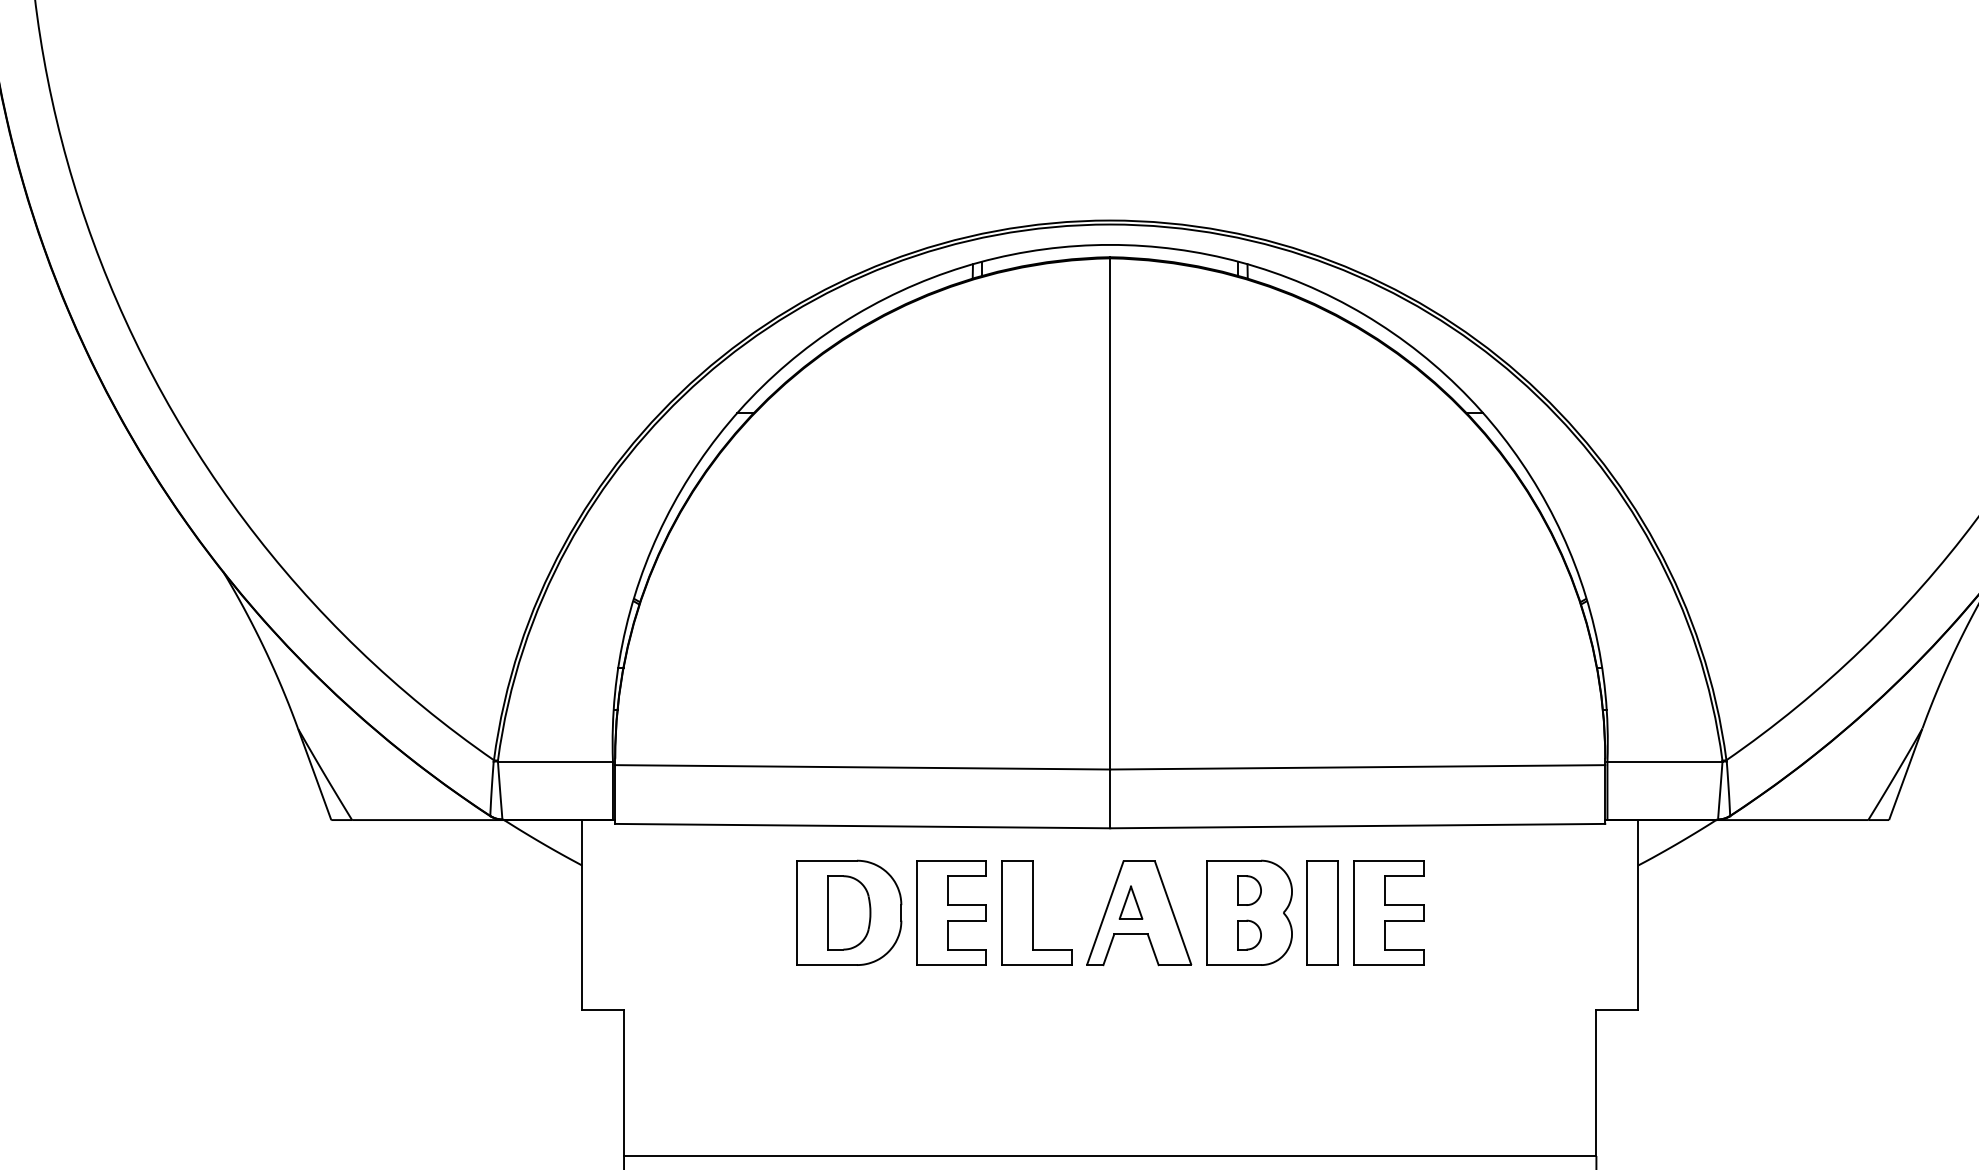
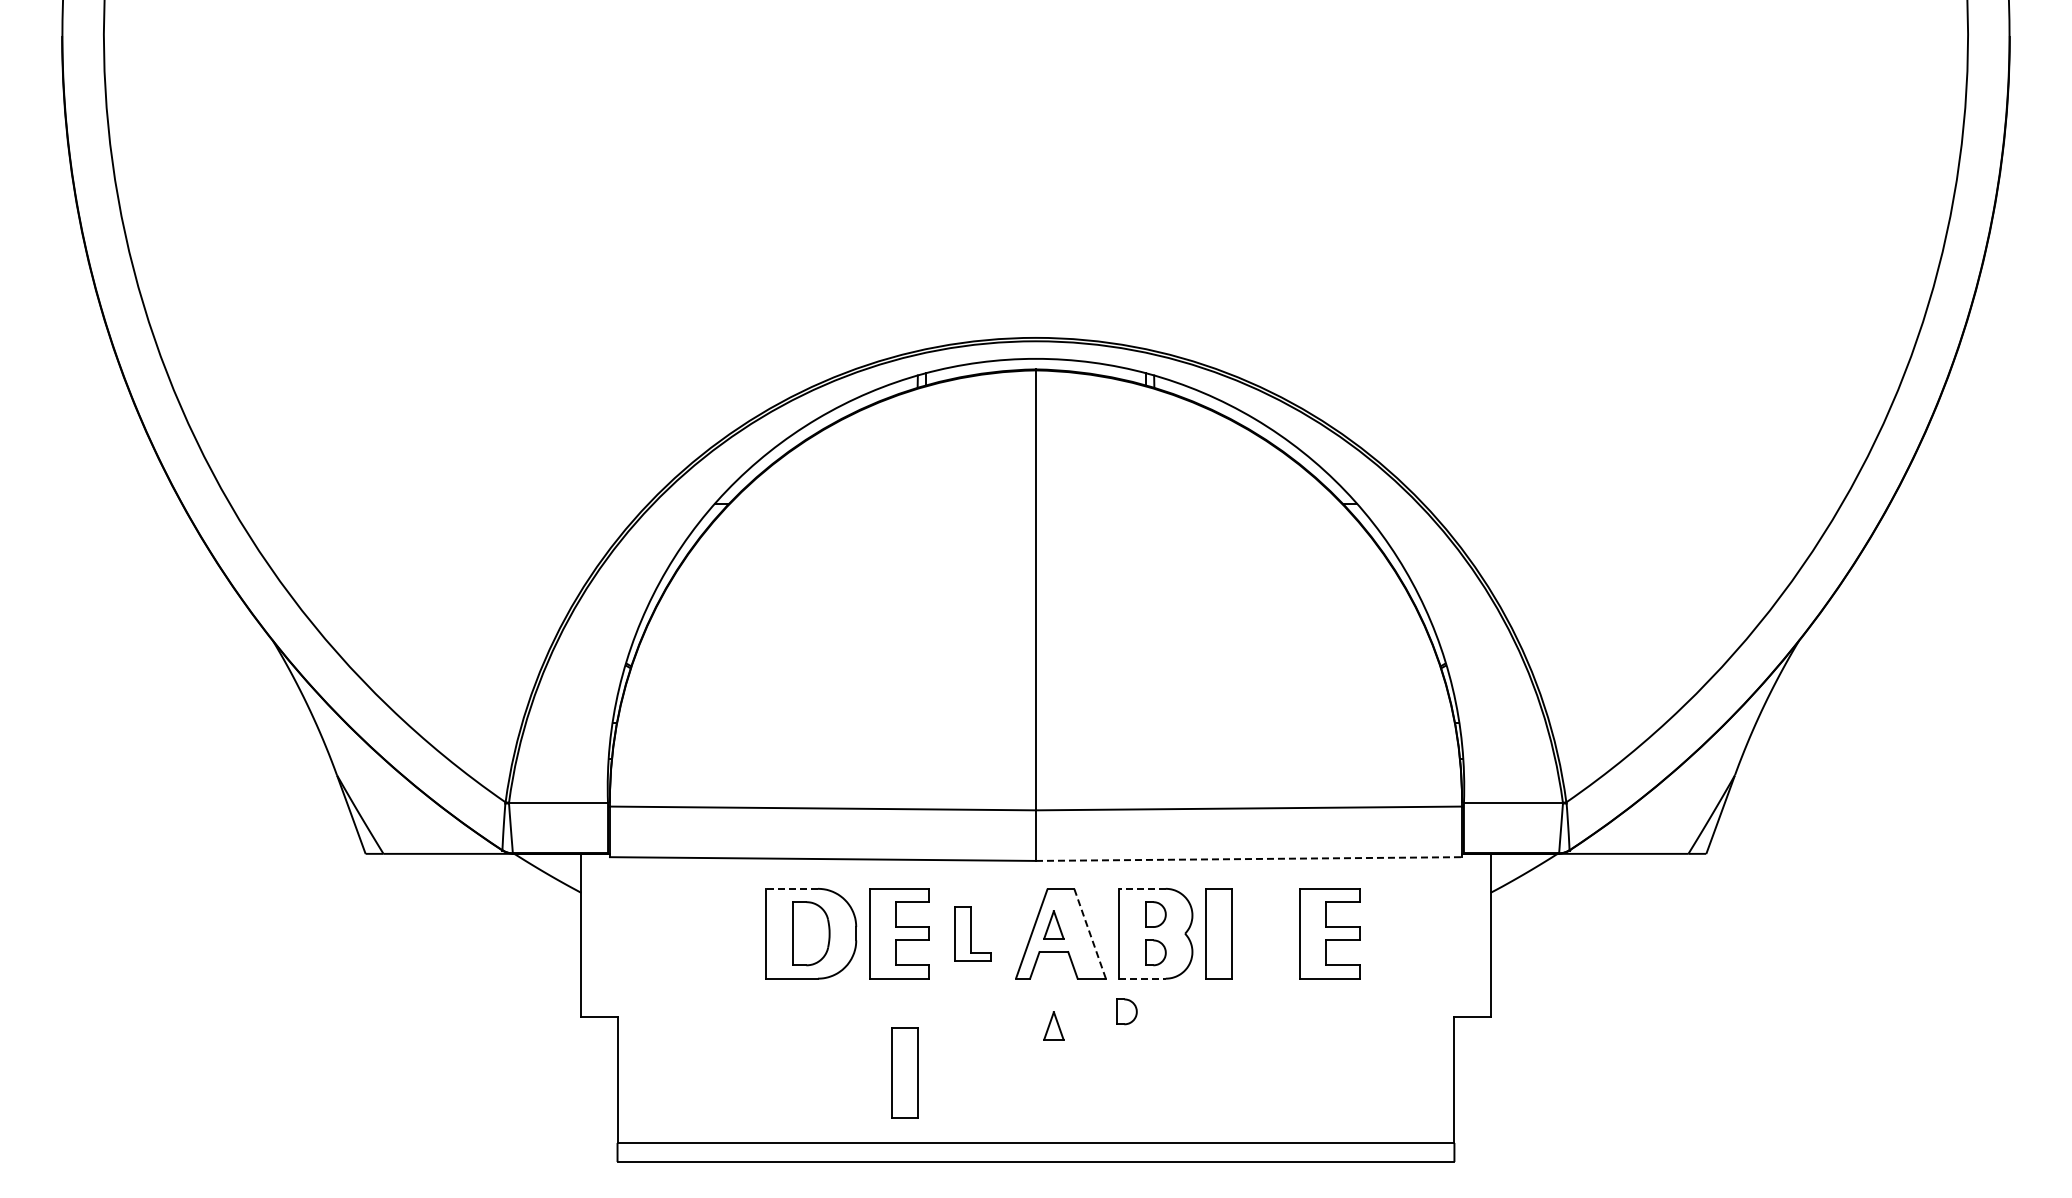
line: (1358, 826) -> (1249, 859), solid -> dashed
line: (827, 860) -> (792, 888), solid -> dashed
line: (1233, 860) -> (1142, 888), solid -> dashed
part: (1036, 912) -> (972, 933), size x0.6
line: (1173, 912) -> (1090, 933), solid -> dashed
part: (1388, 912) -> (1329, 933), moved
line: (1235, 964) -> (1143, 978), solid -> dashed
part: (1215, 1003) -> (1126, 1011), added
part: (1130, 1019) -> (1053, 1025), added
part: (957, 1074) -> (904, 1072), added

